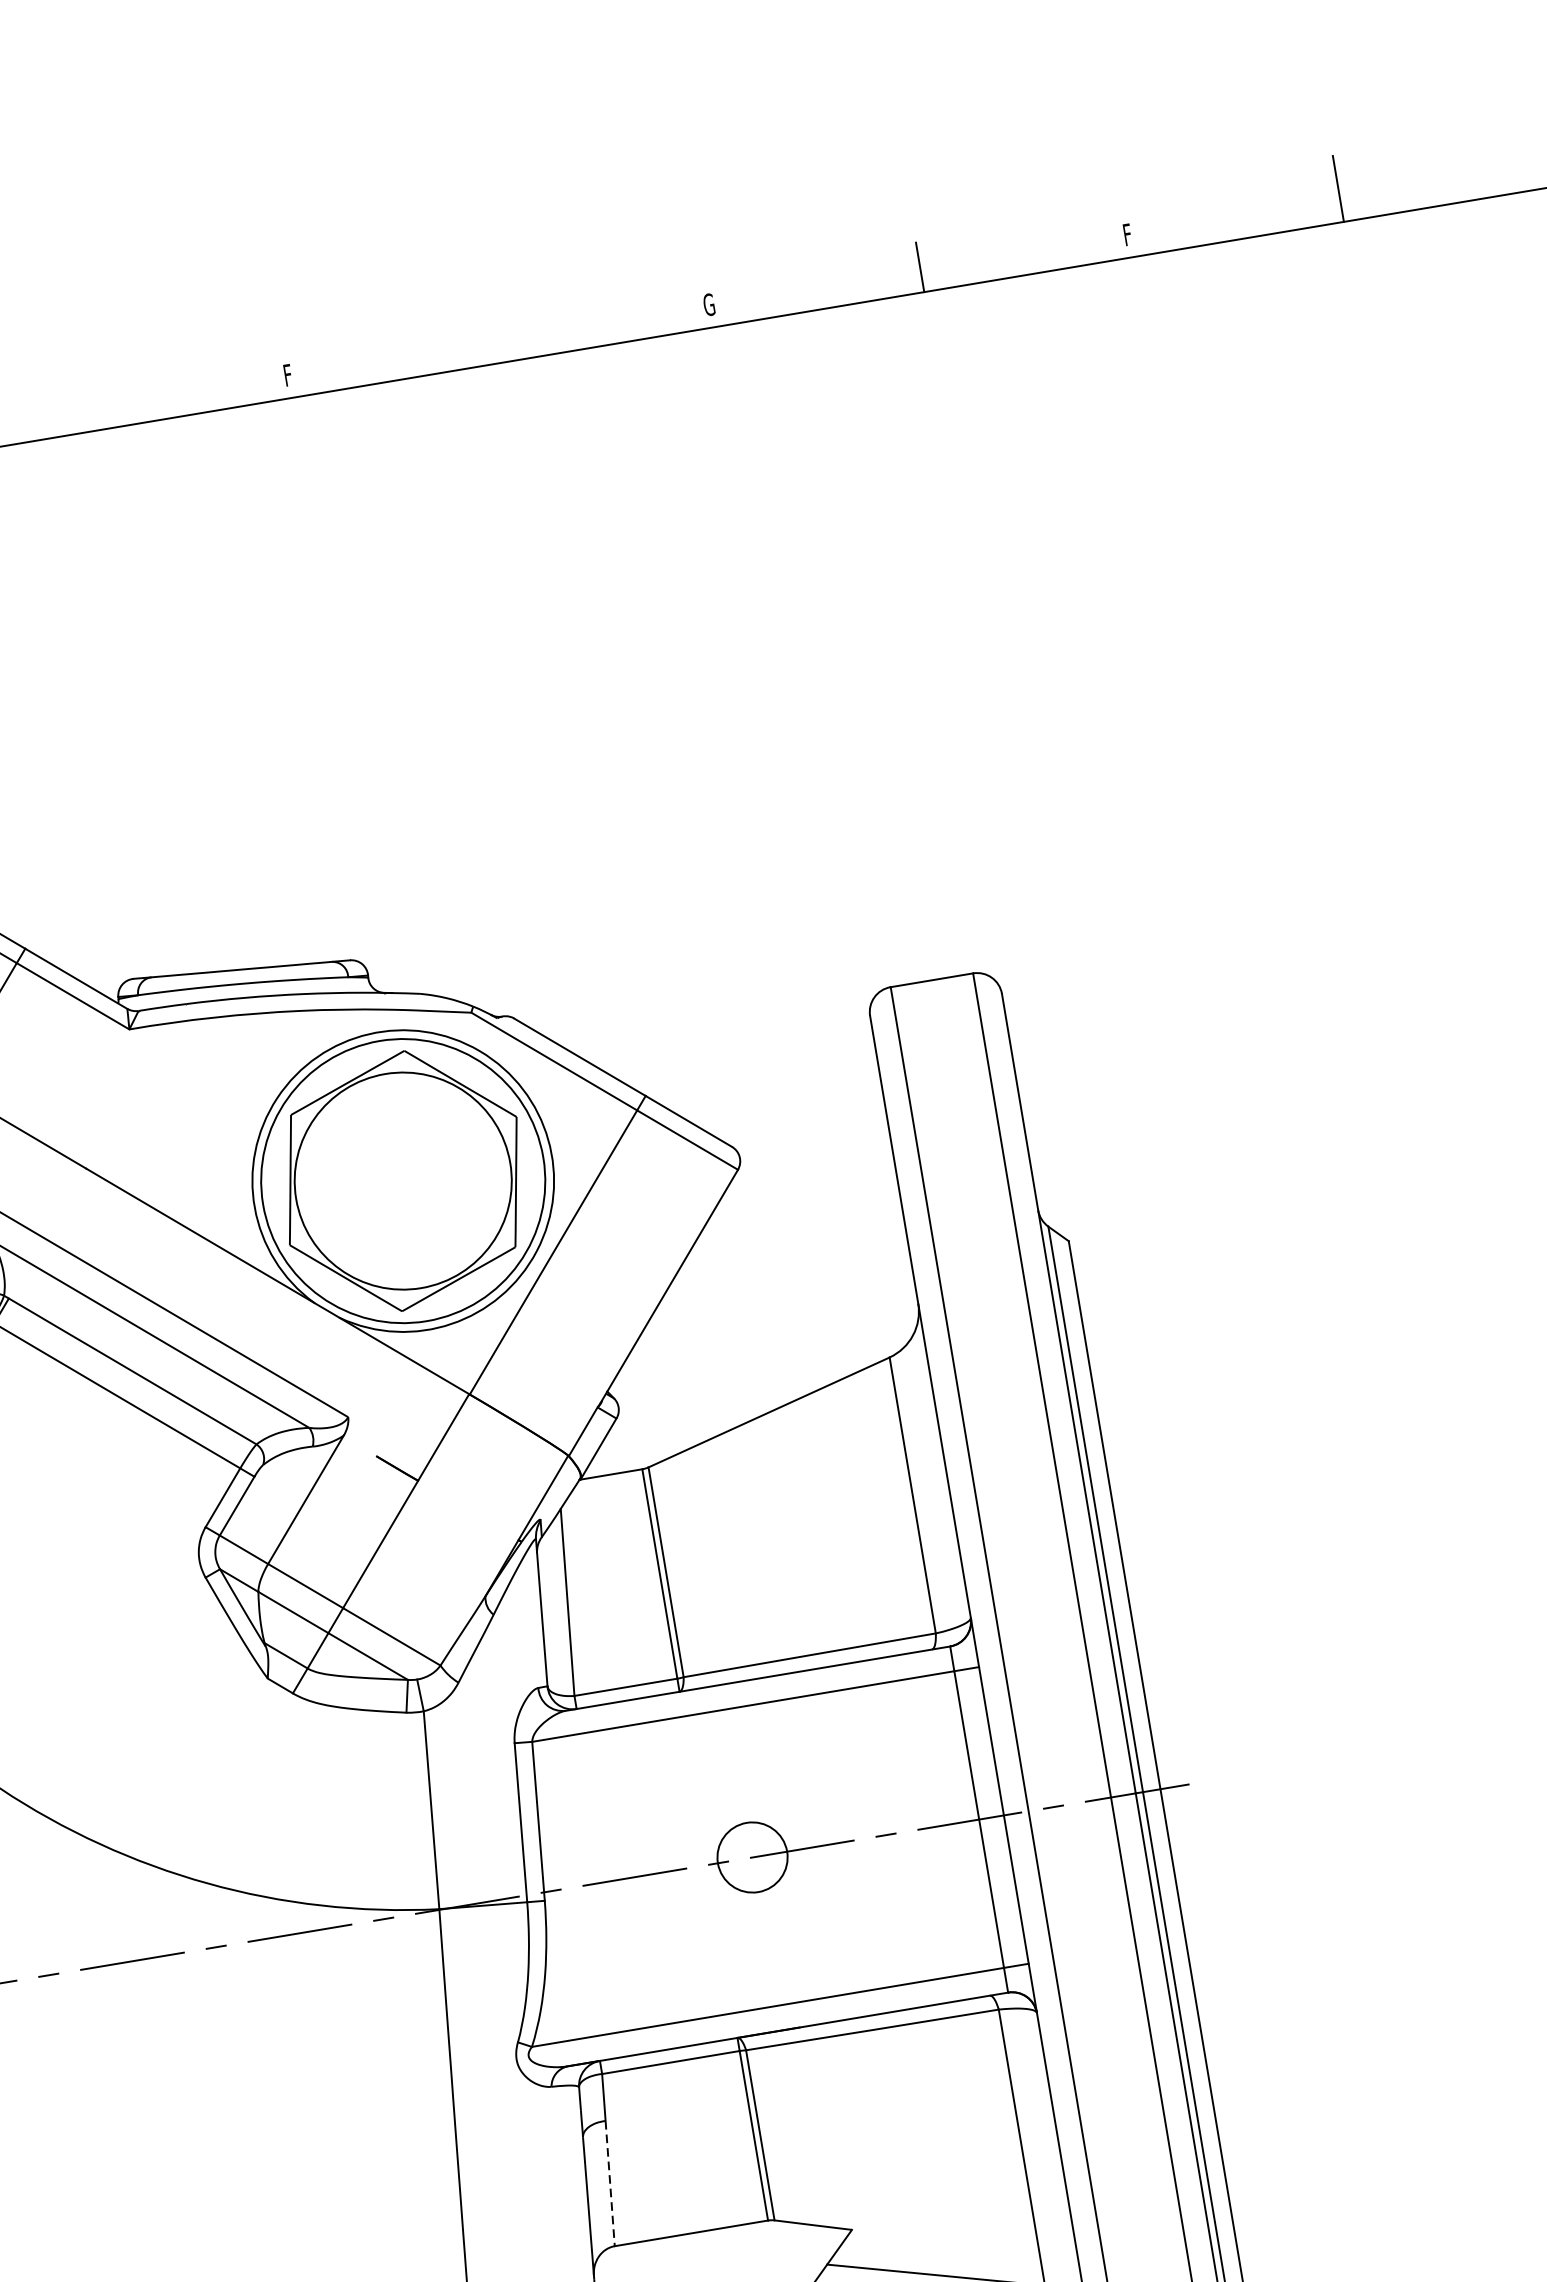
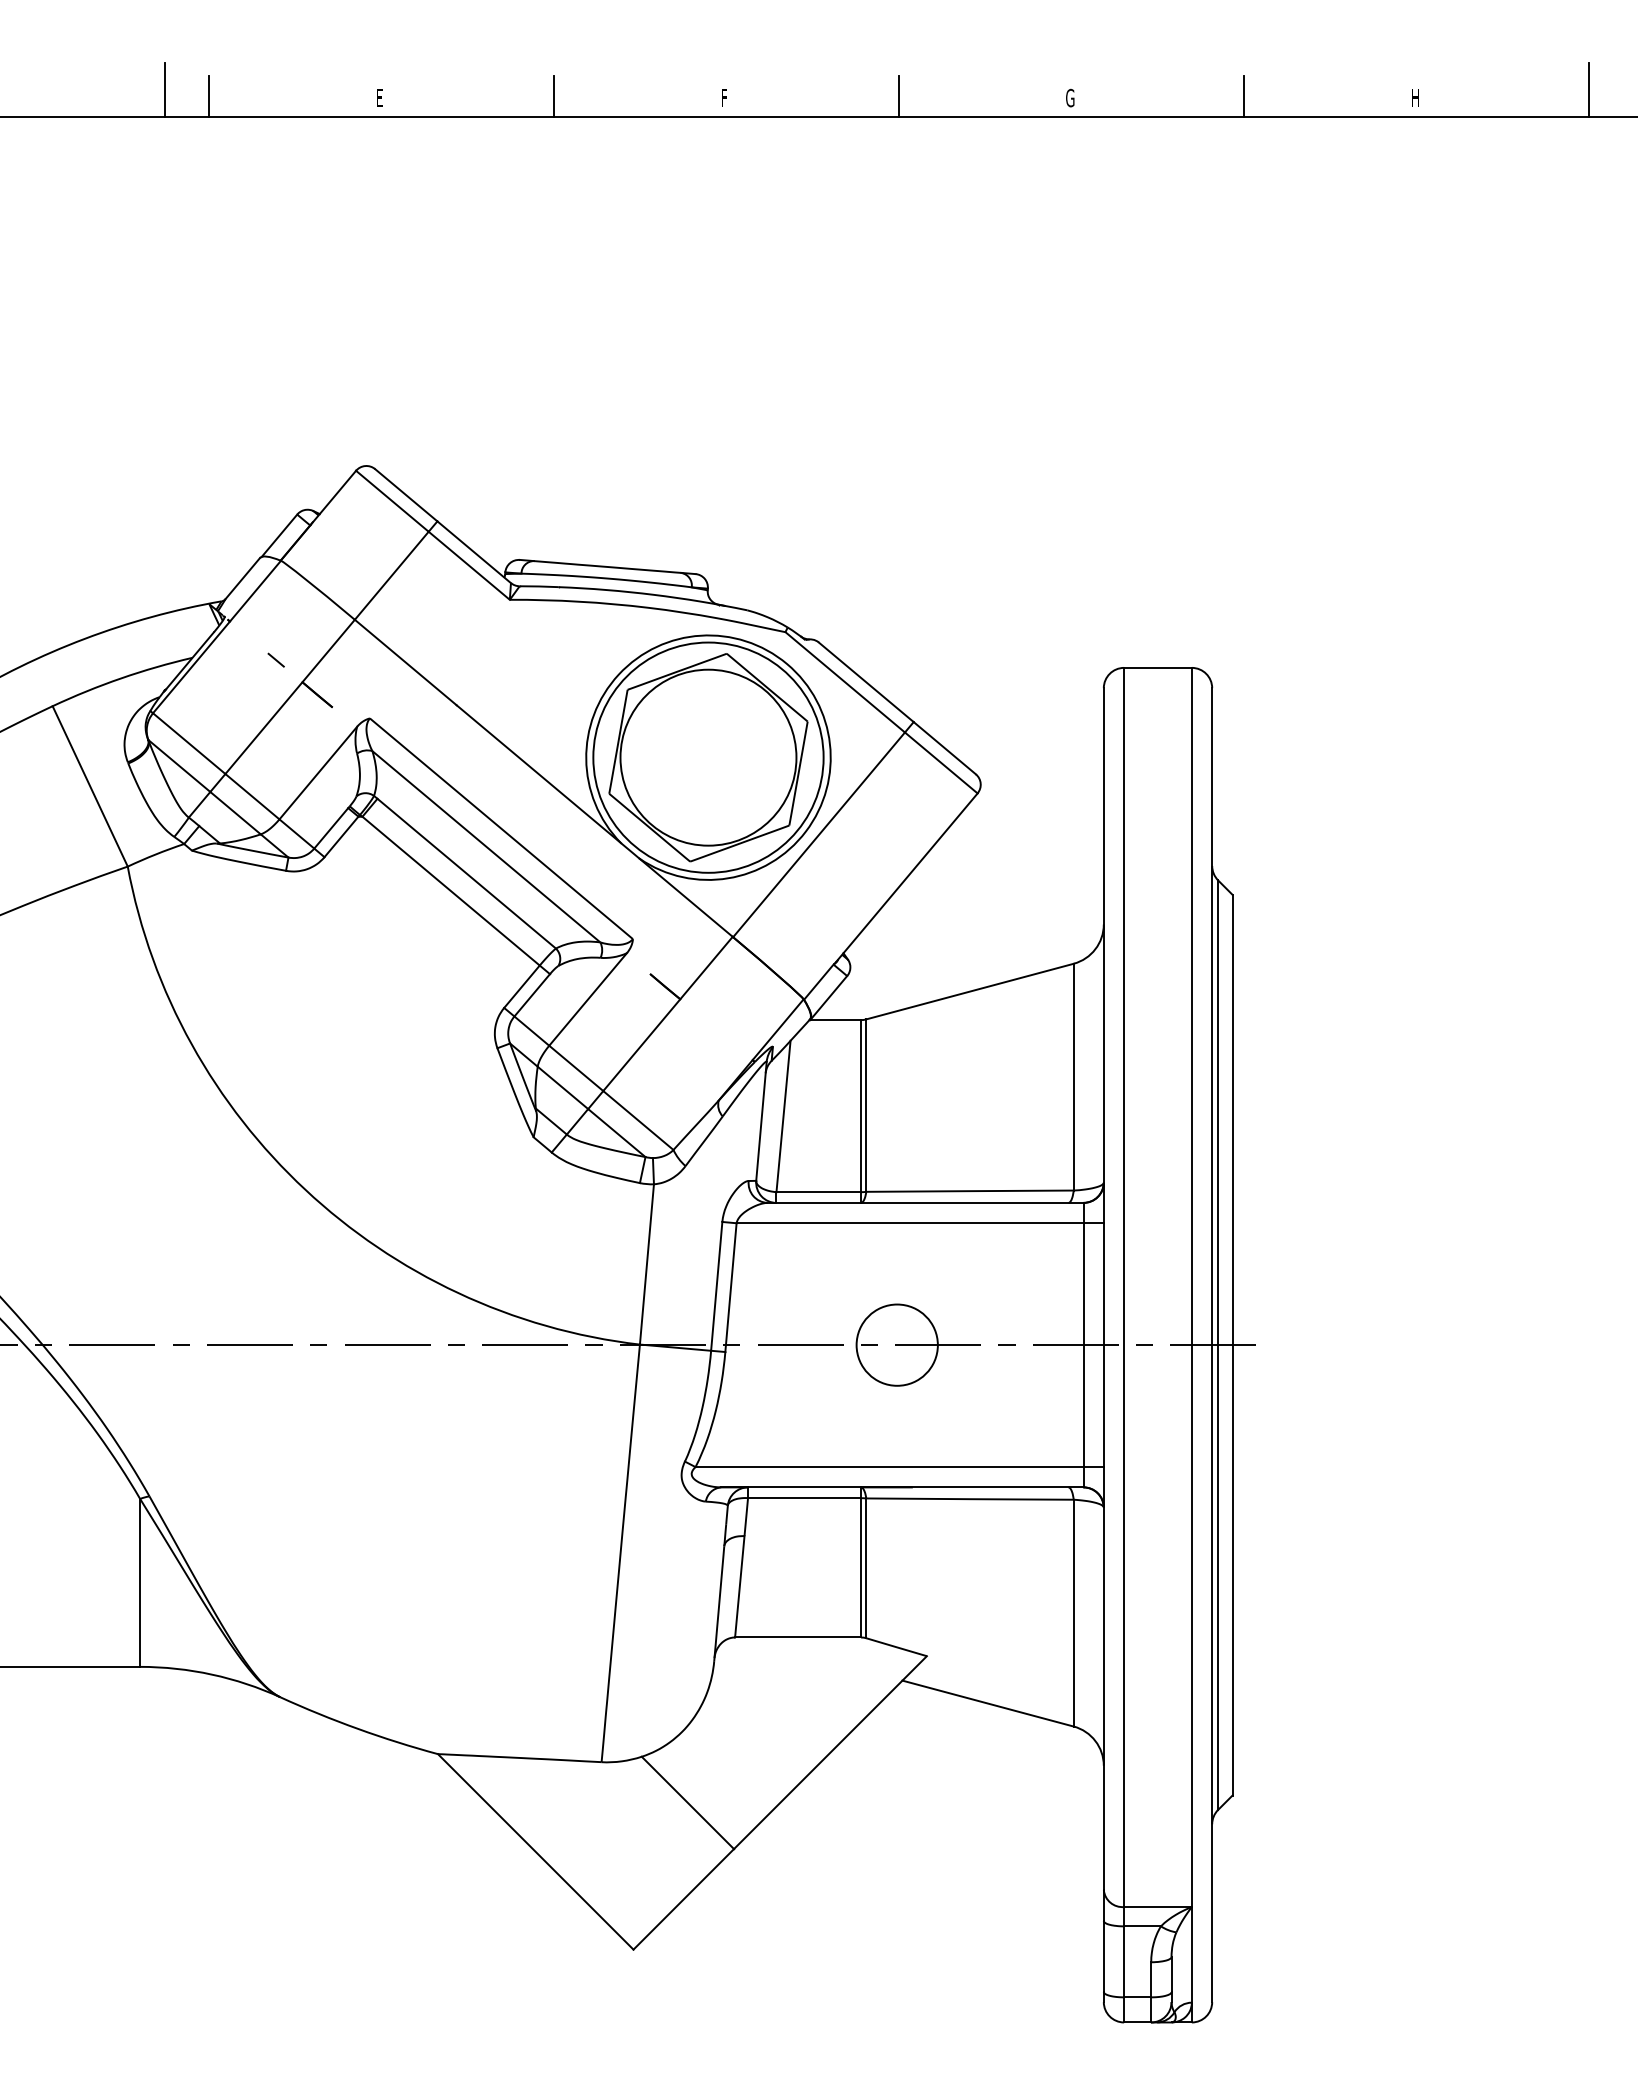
text: (1129, 233) -> (1415, 97), F -> H
line: (499, 337) -> (898, 96), added
line: (80, 408) -> (553, 96), added
circle: (751, 1856) -> (896, 1344), size x1.43
line: (609, 2183) -> (739, 1586), dashed -> solid

